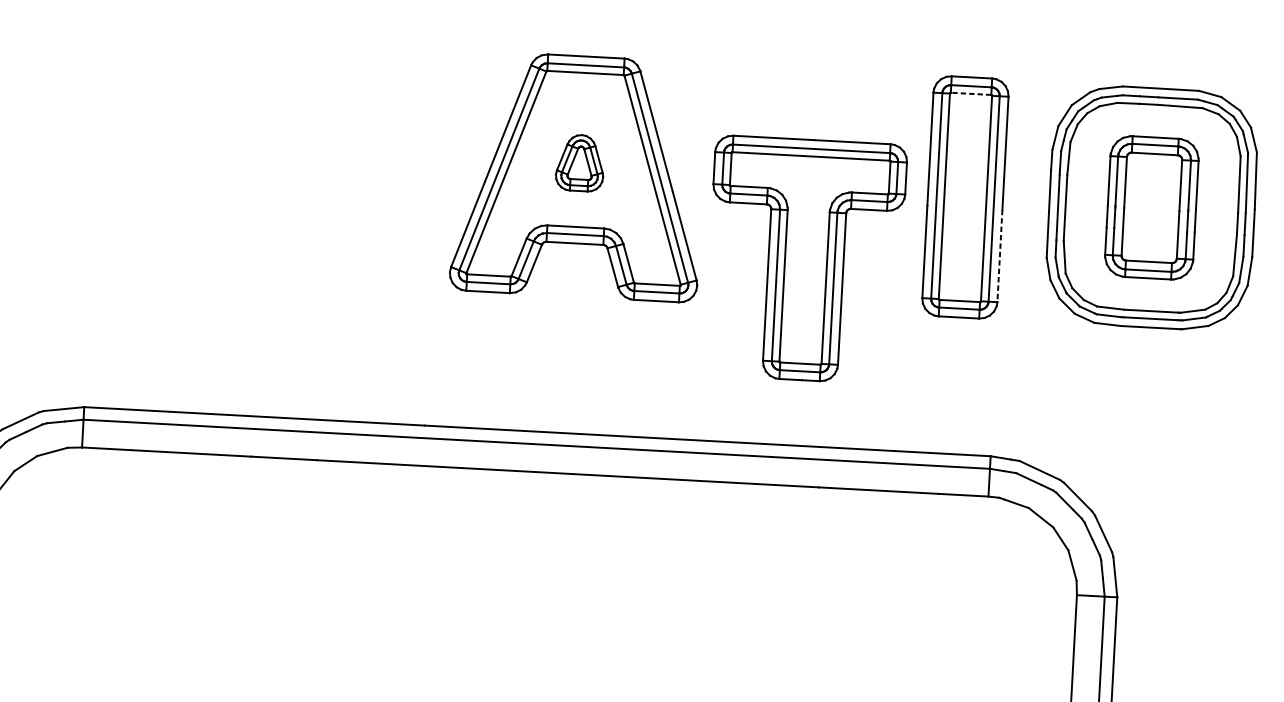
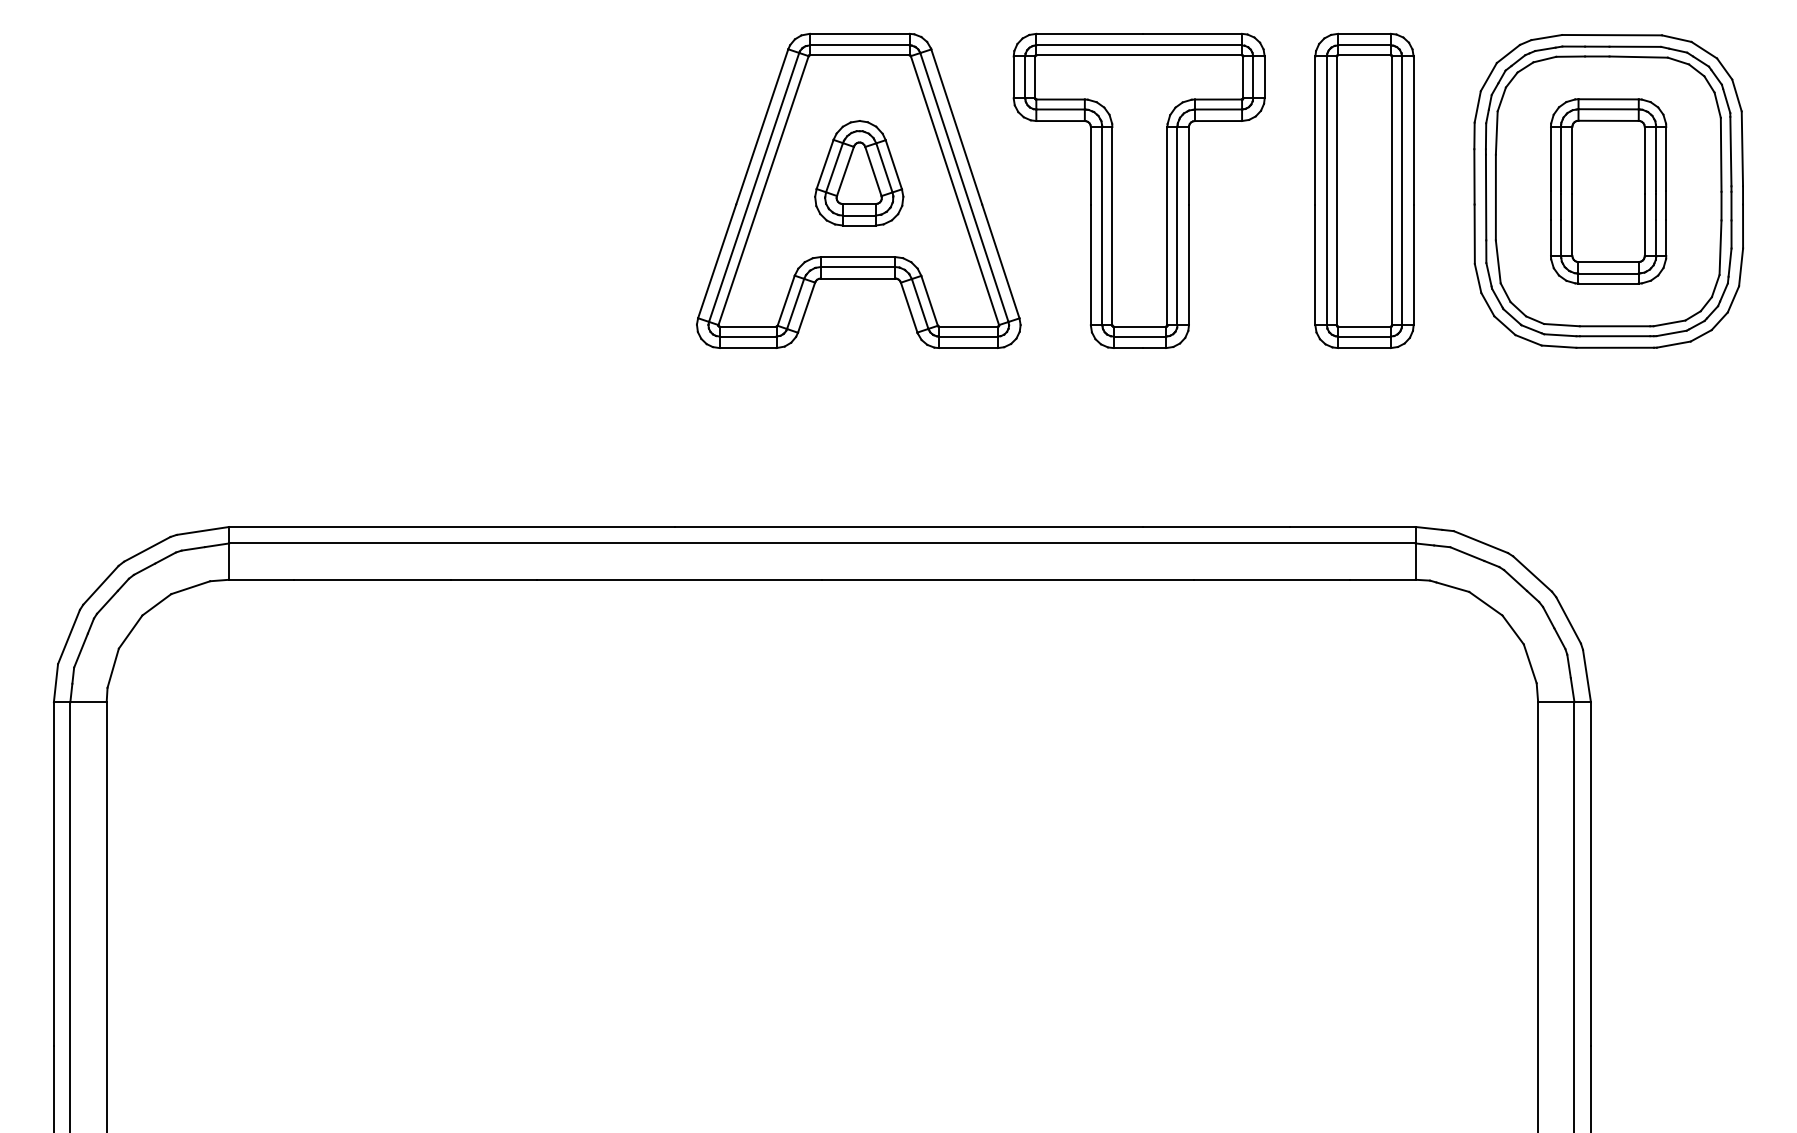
line: (971, 93) -> (1364, 55), dashed -> solid
part: (580, 163) -> (859, 173), size x1.43
line: (999, 256) -> (1413, 265), dashed -> solid
part: (805, 259) -> (1138, 190), moved

